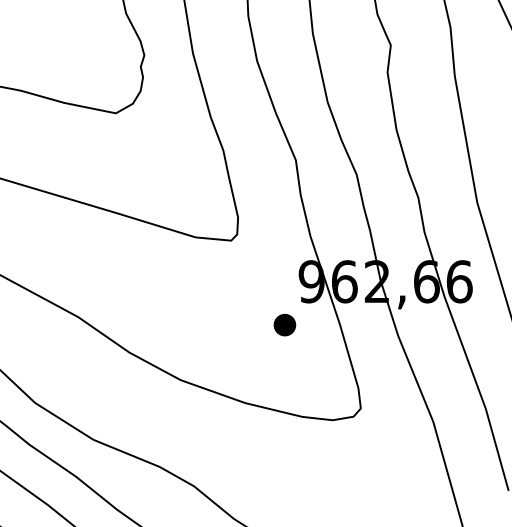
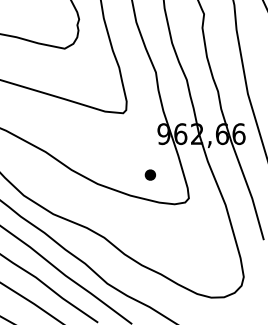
part: (283, 323) -> (149, 174), moved

